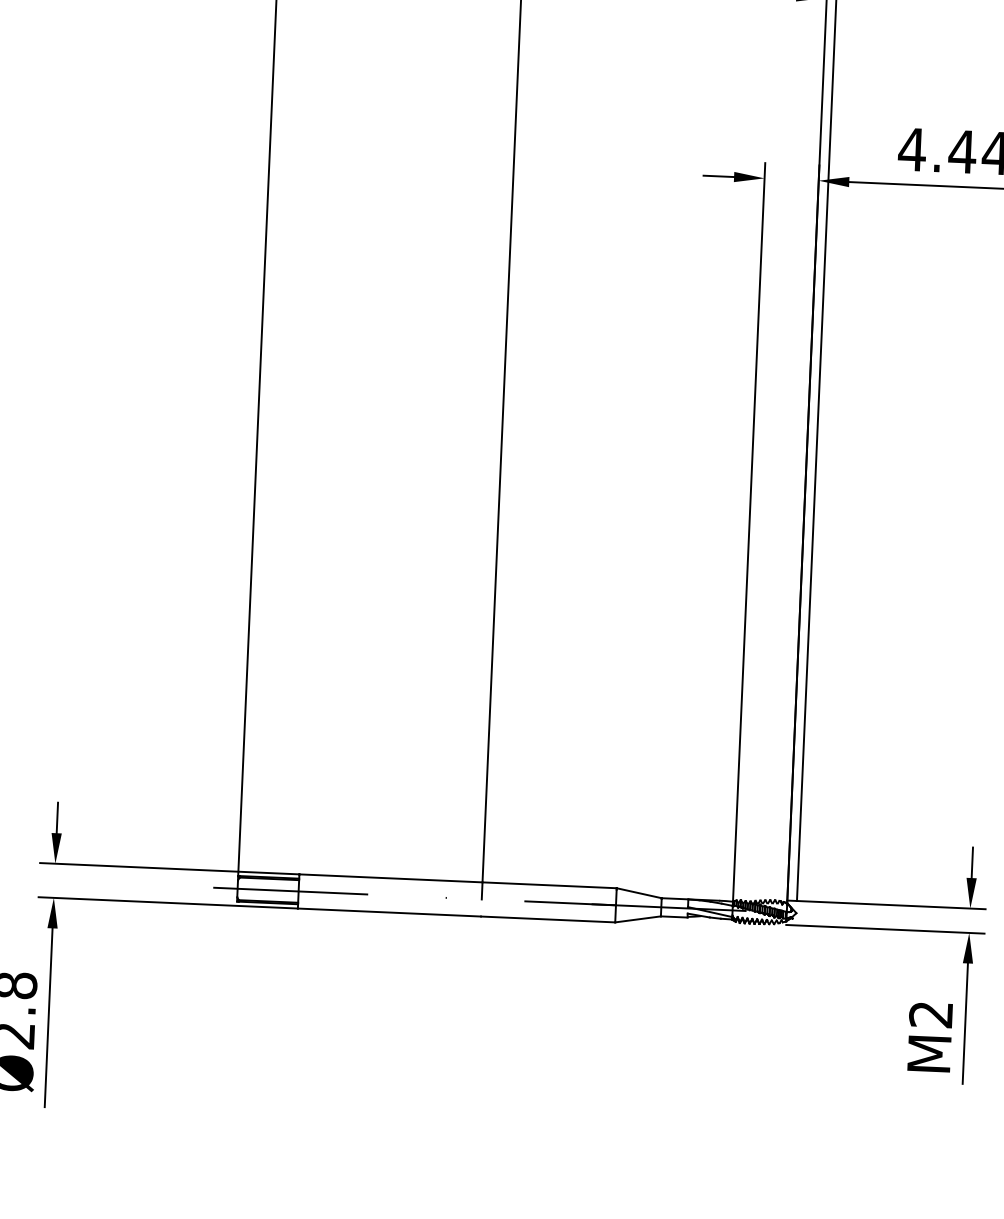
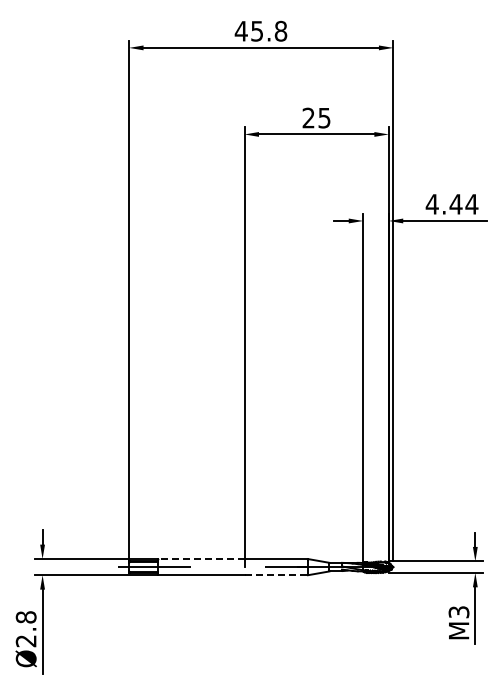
line: (389, 879) -> (200, 559), solid -> dashed
line: (548, 920) -> (276, 575), solid -> dashed
text: (932, 1015) -> (459, 612), M2 -> M3

